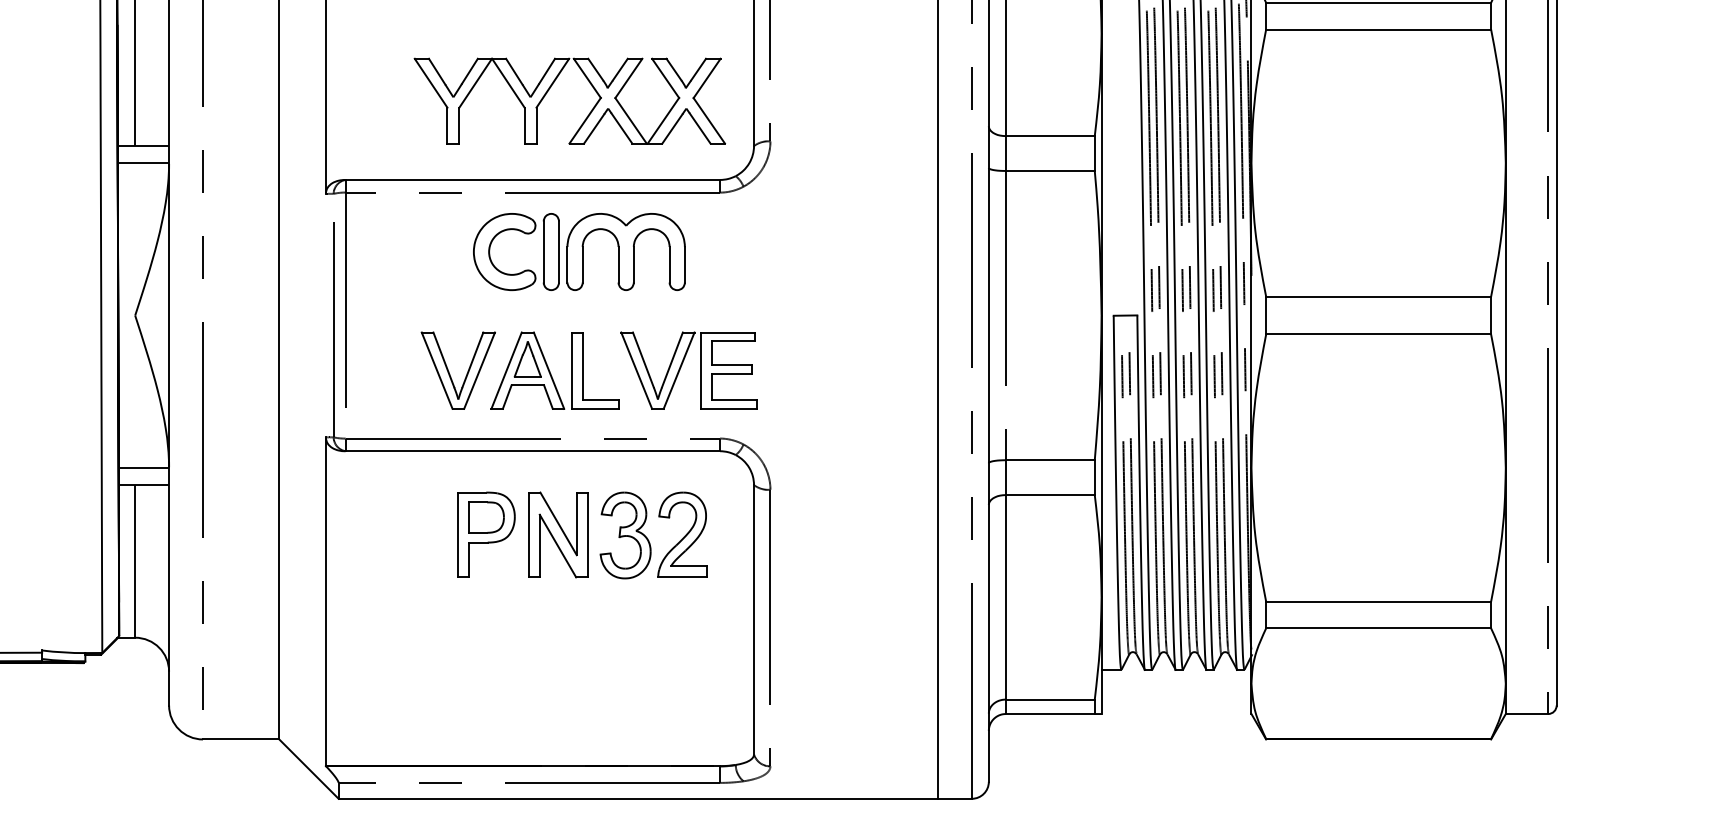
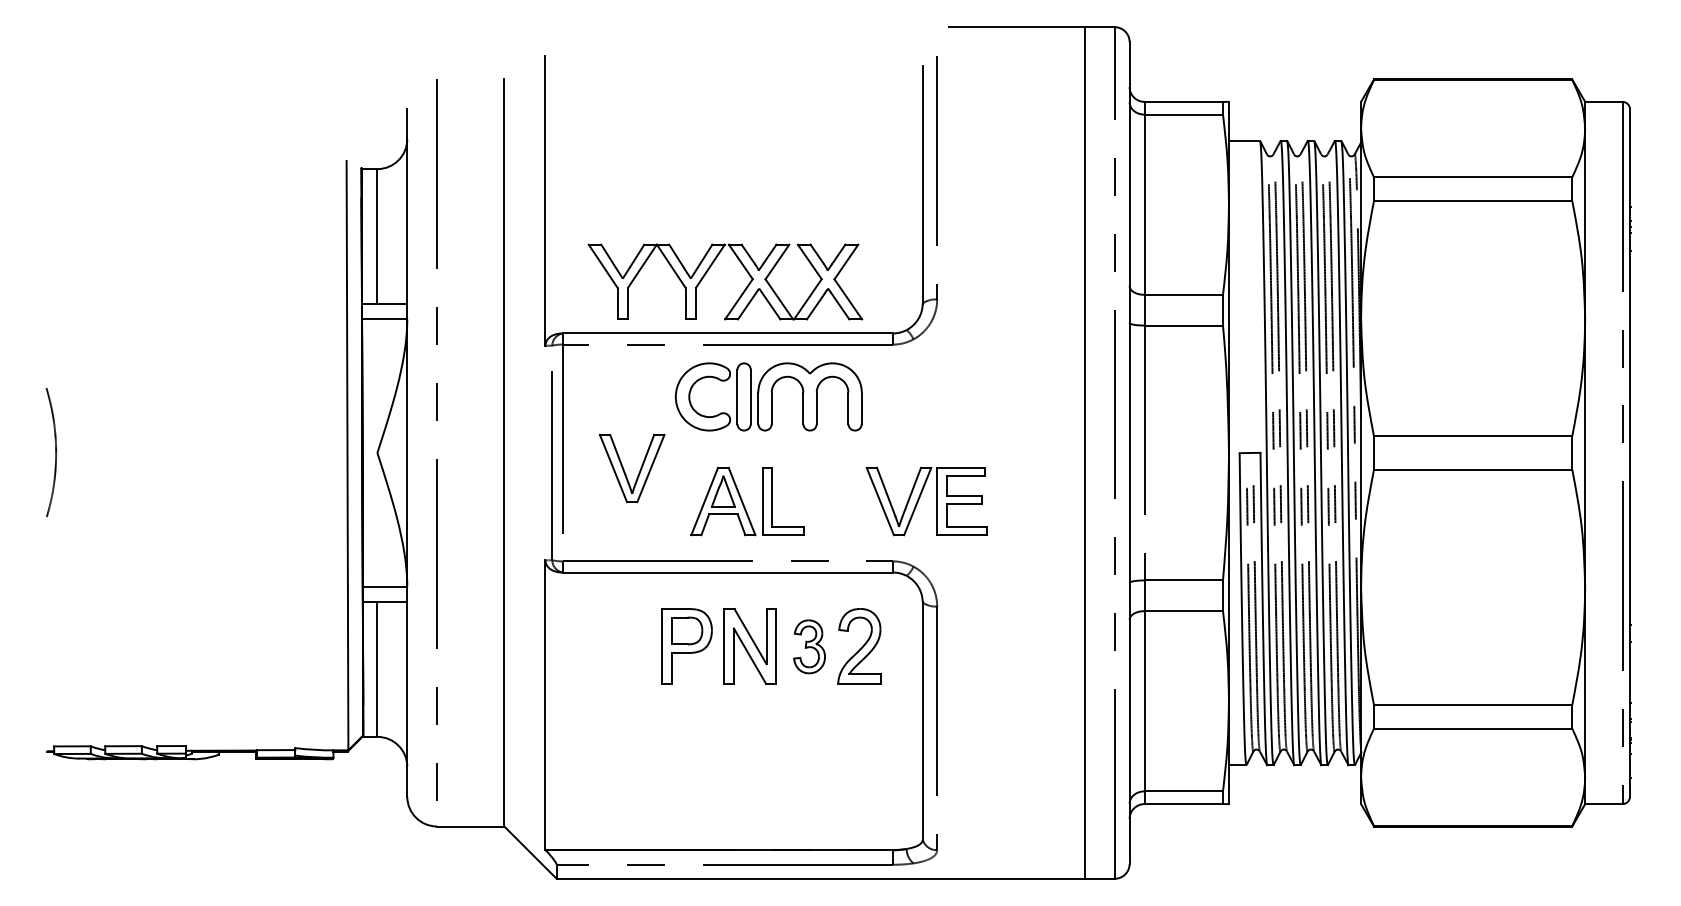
part: (550, 89) -> (708, 271), moved
part: (681, 369) -> (919, 500), moved
part: (450, 374) -> (625, 471), moved
part: (625, 535) -> (809, 646), size x0.7

